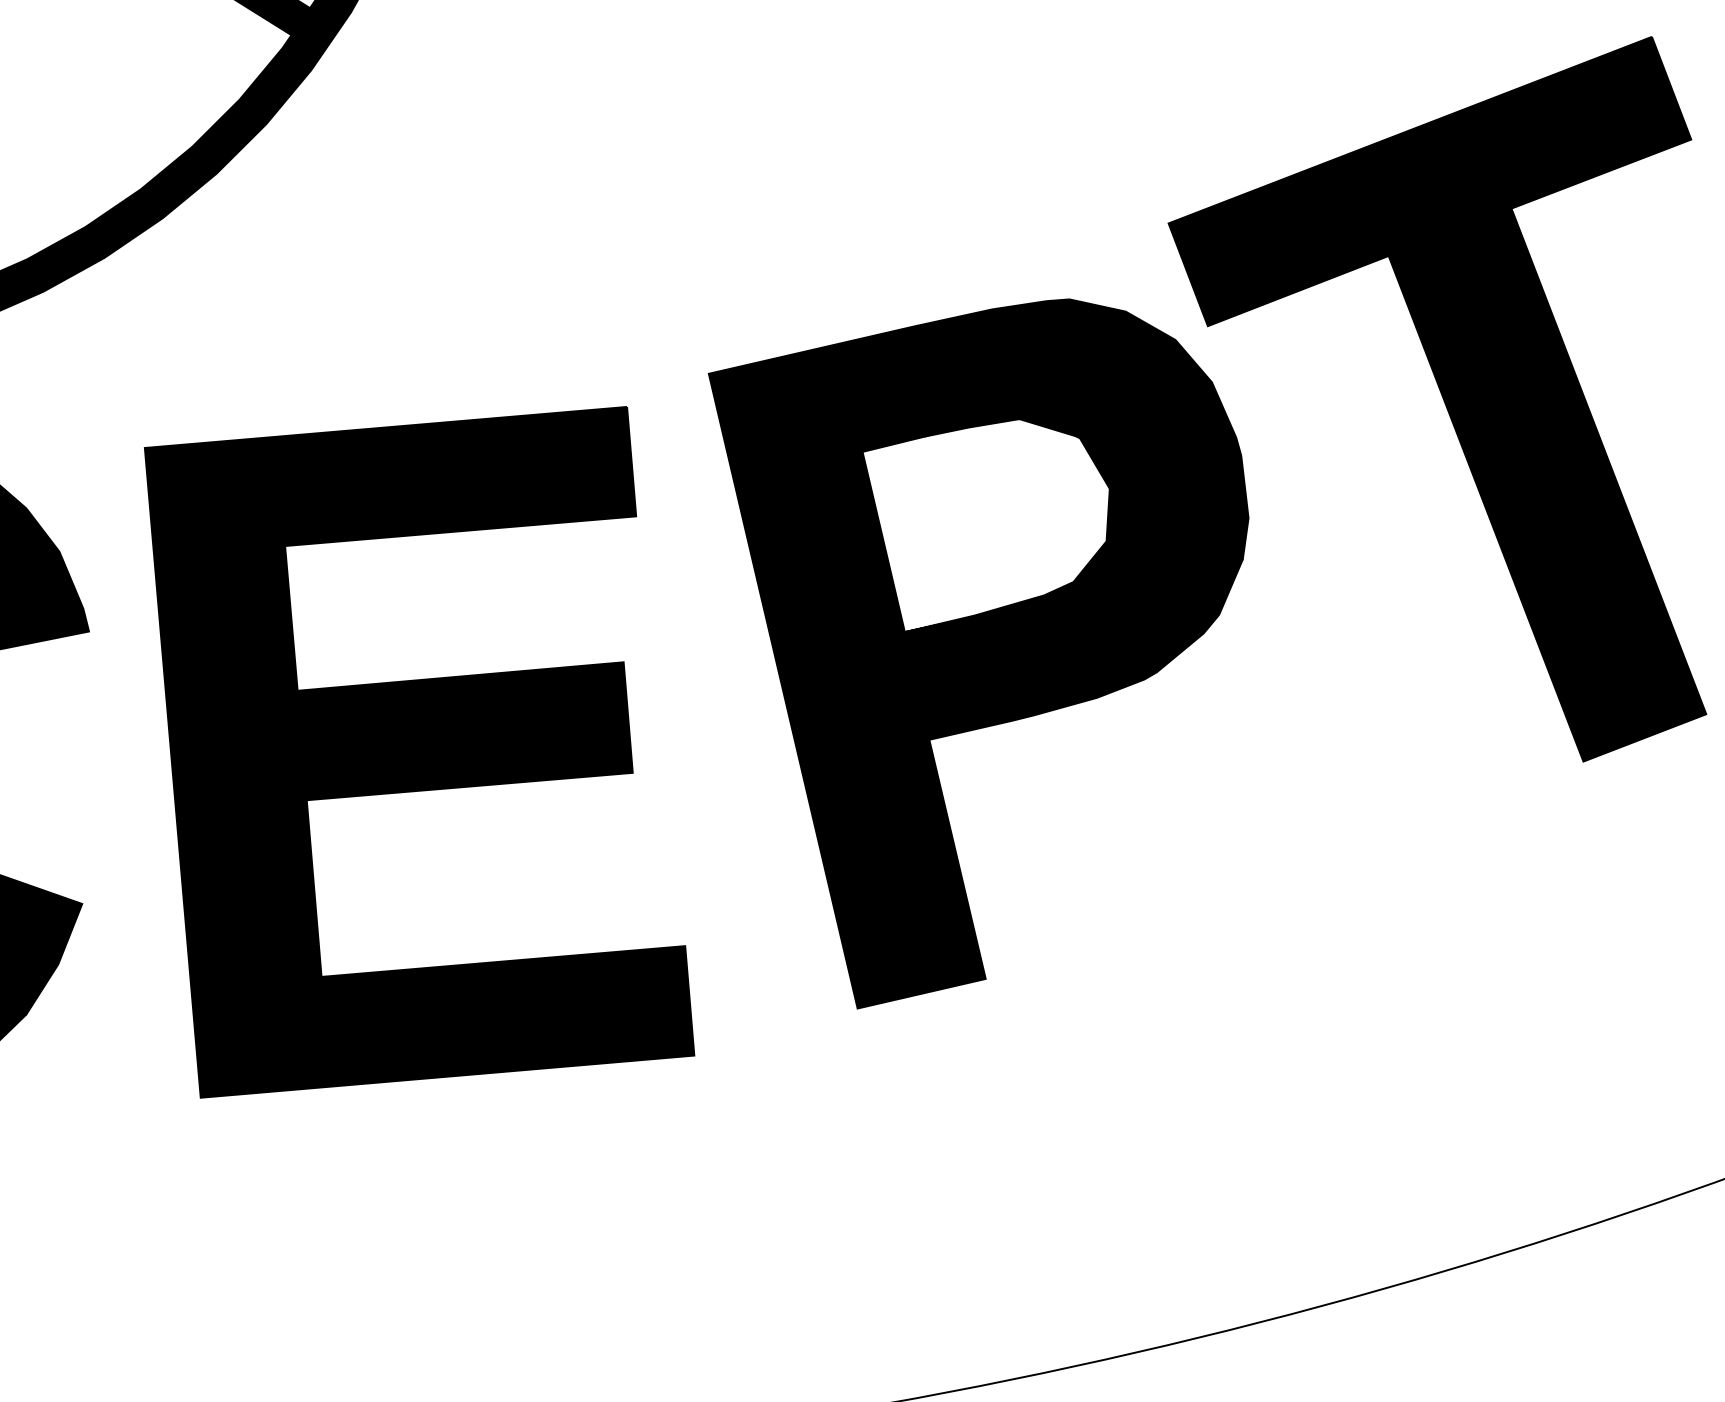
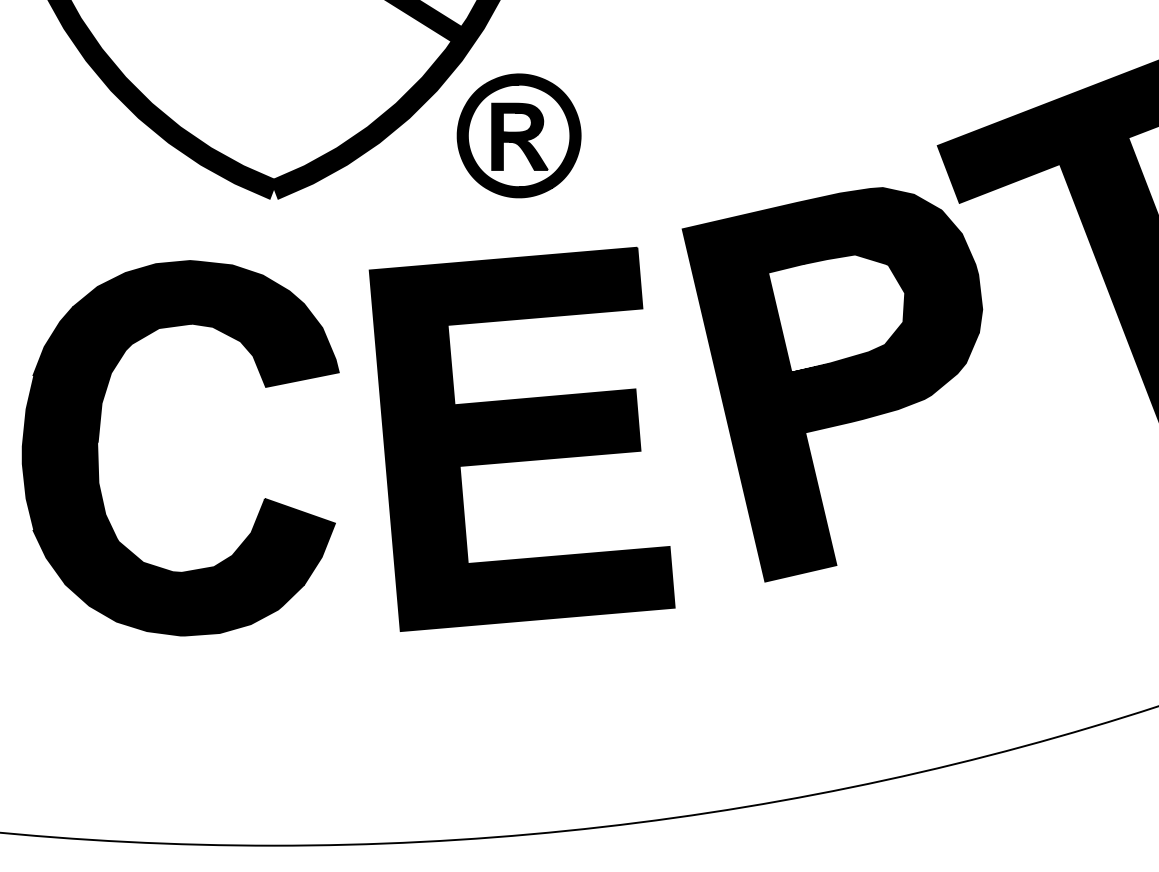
part: (412, 204) -> (518, 135), added

